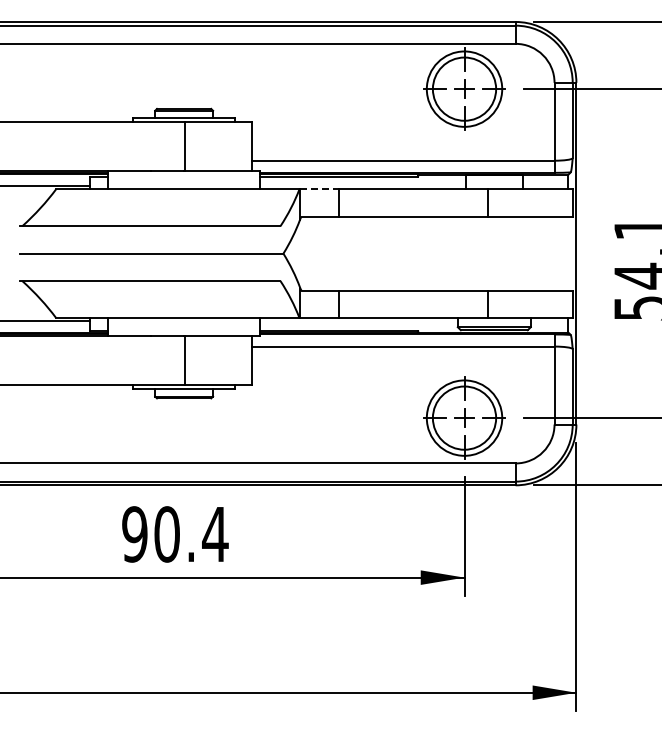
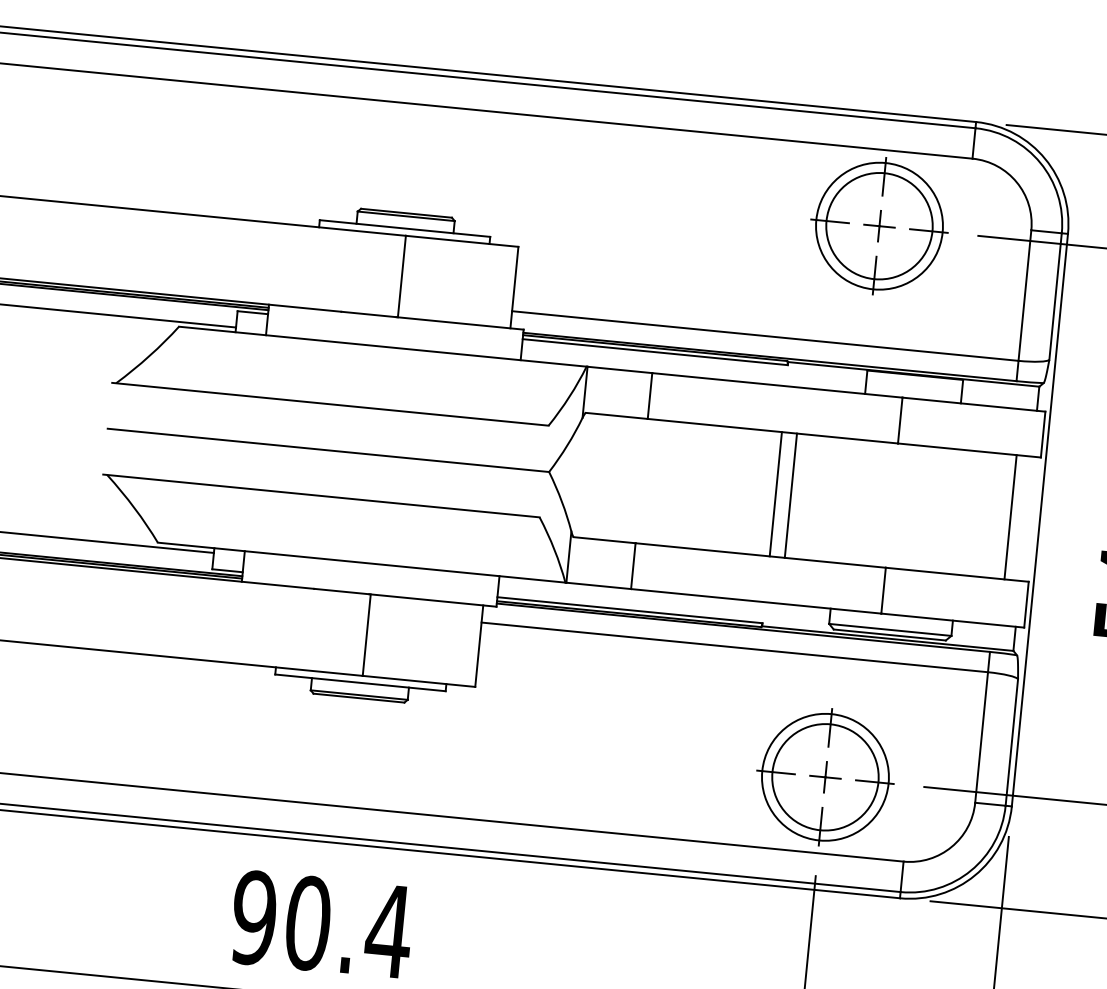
line: (319, 189) -> (620, 370), dashed -> solid
line: (418, 253) -> (775, 493), added
line: (427, 253) -> (790, 495), added
line: (558, 253) -> (1009, 516), added

